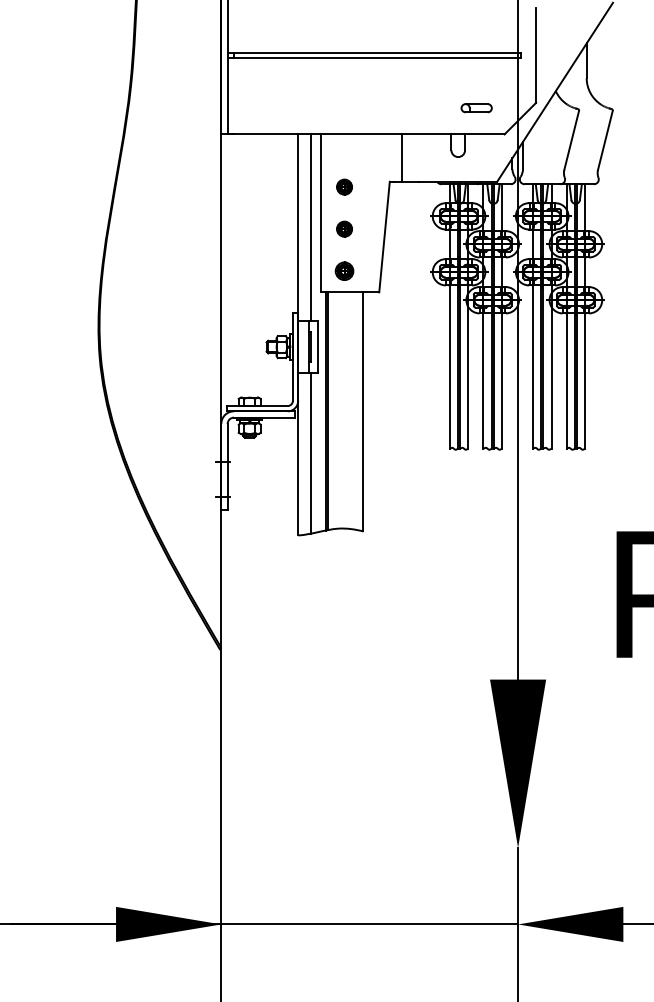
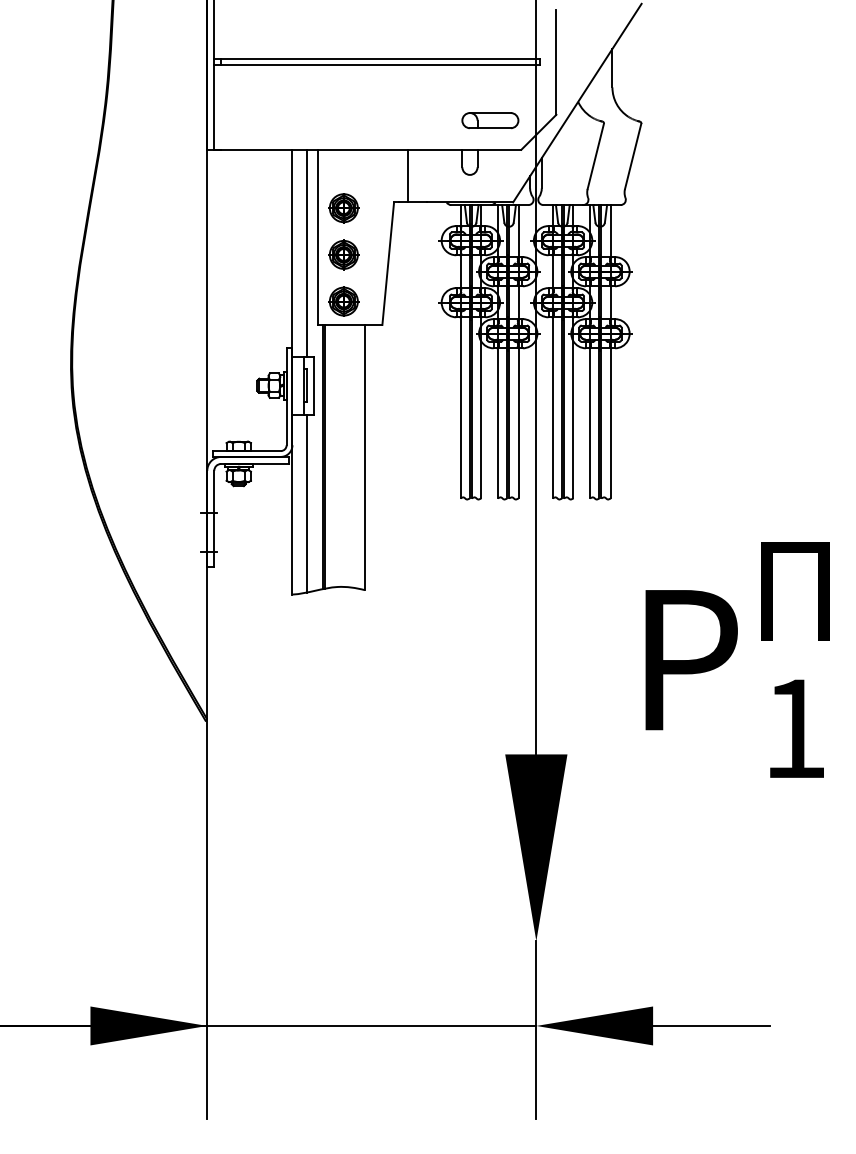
part: (476, 107) -> (490, 120), size x1.67
part: (344, 187) -> (343, 208), size x1.67
part: (344, 228) -> (343, 254), size x1.67
part: (344, 271) -> (343, 301), size x1.43

